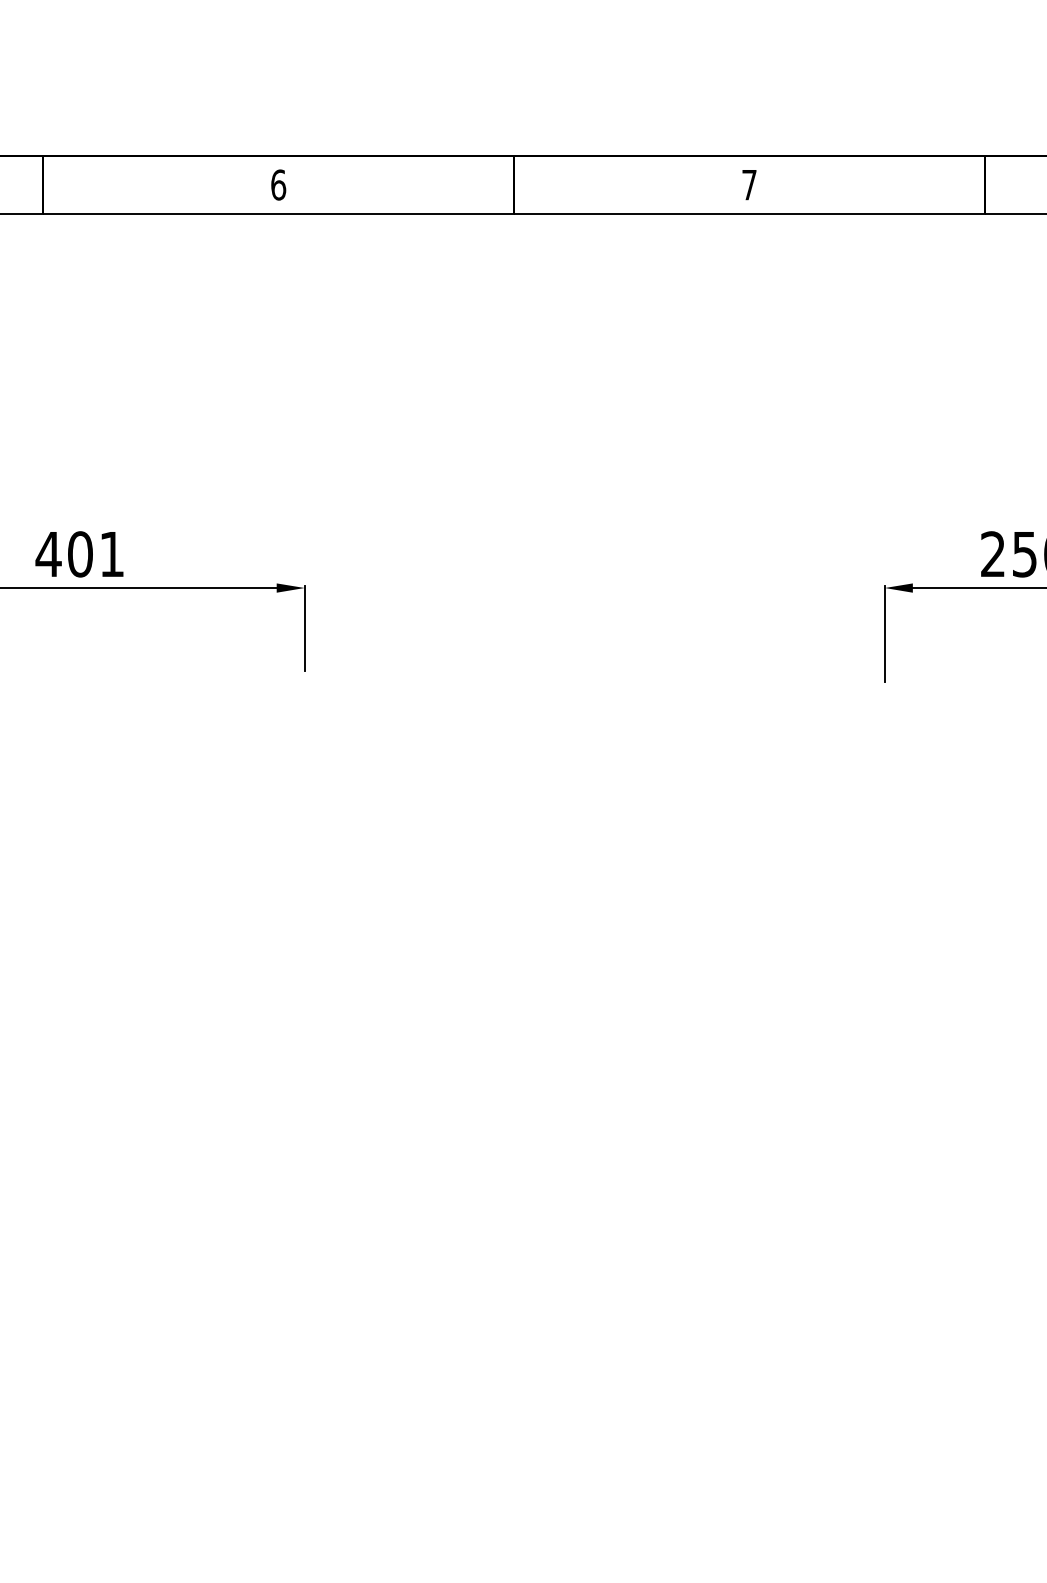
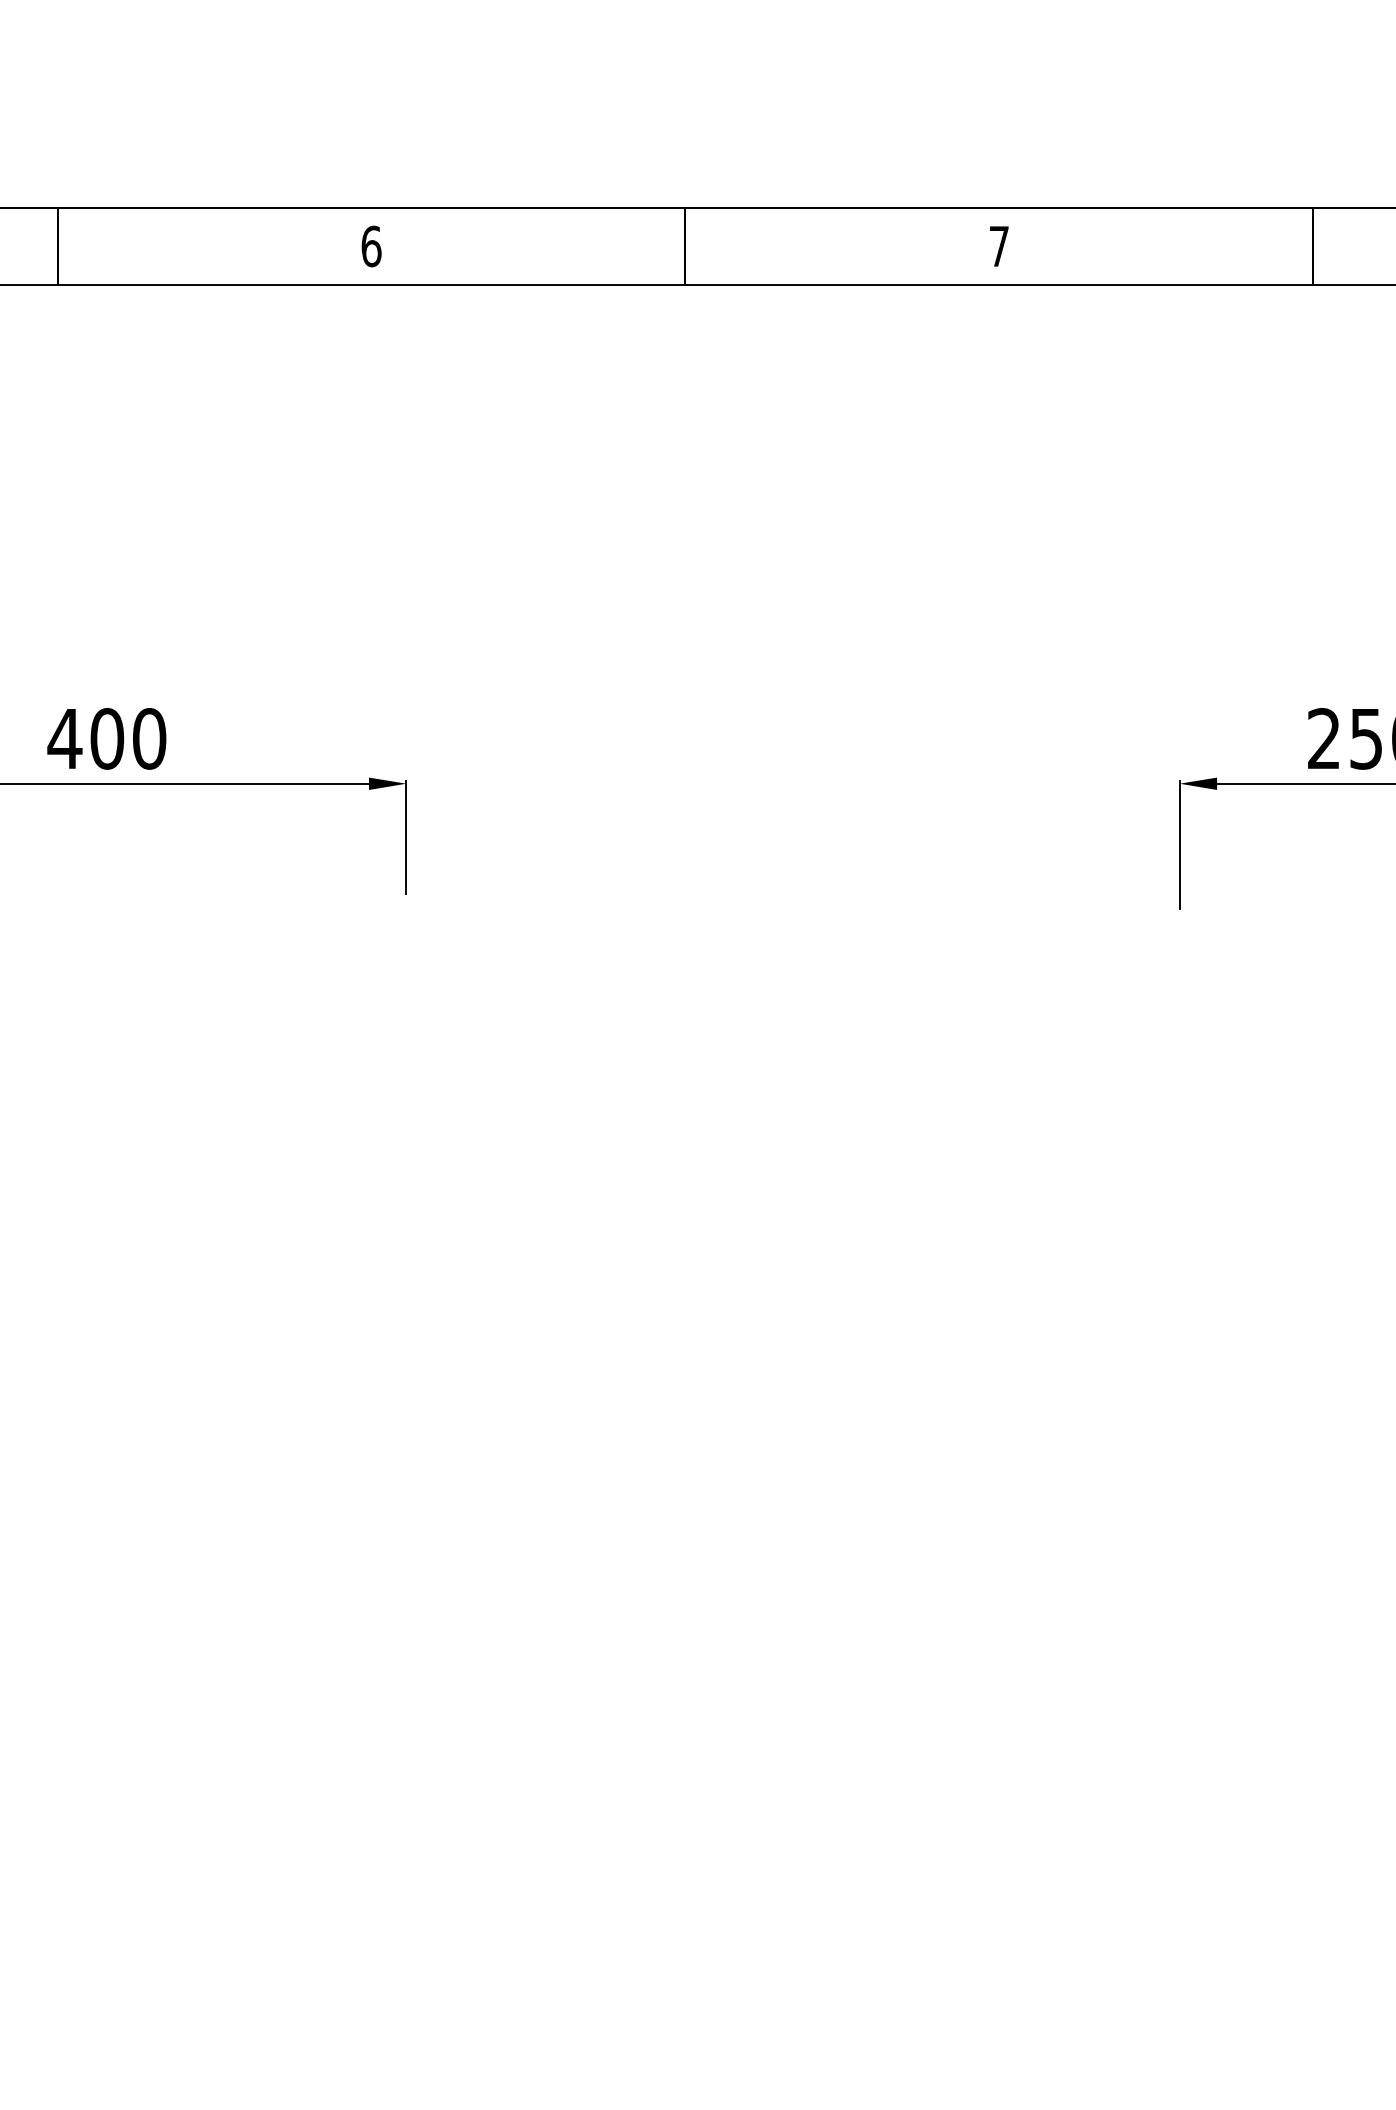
text: (112, 554) -> (149, 738), 401 -> 400

